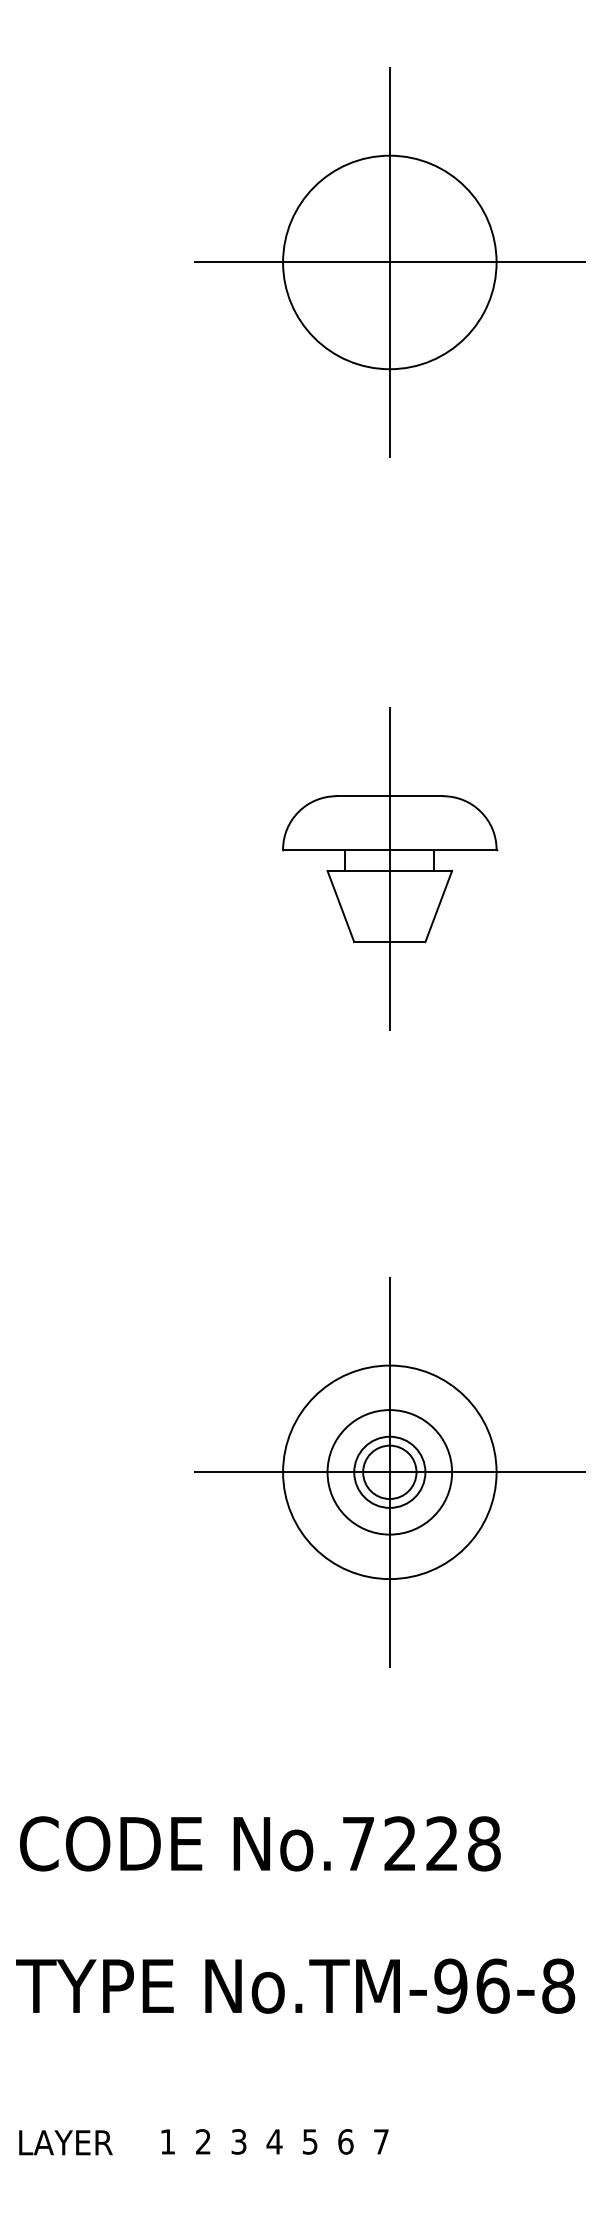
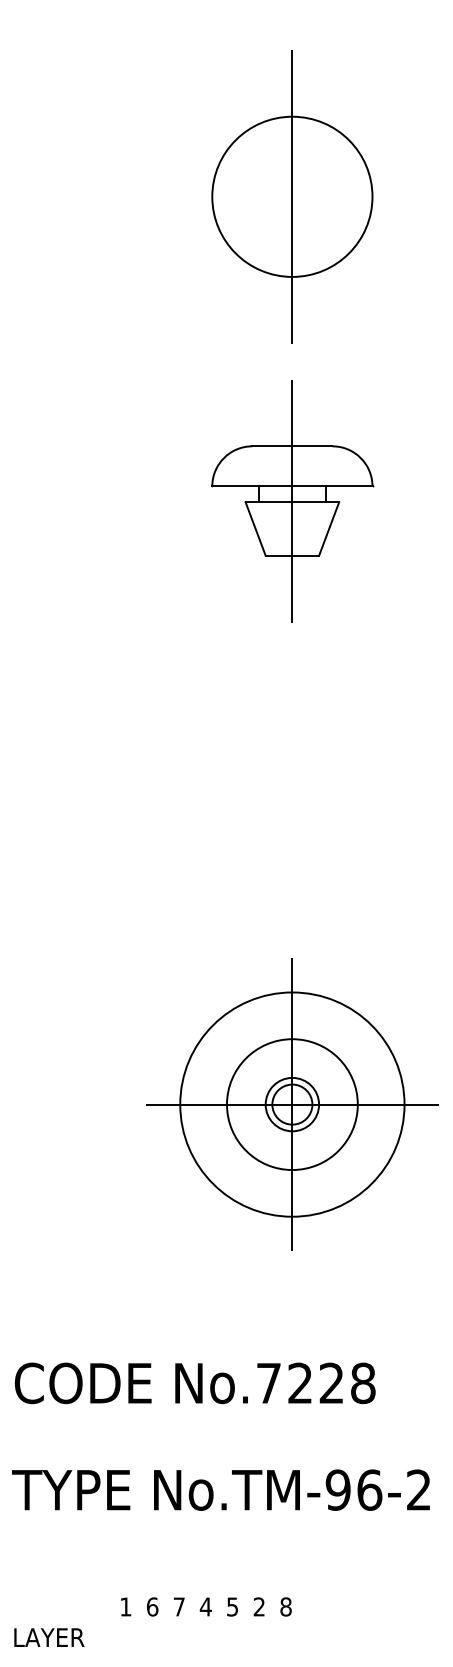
line: (389, 262) -> (292, 196), removed
part: (389, 869) -> (292, 501), moved
circle: (389, 1472) -> (292, 1104), size x1.4
circle: (389, 1472) -> (292, 1104), size x1.4
text: (557, 1985) -> (418, 1489), No.TM-96-8 -> No.TM-96-2
text: (203, 2141) -> (152, 1606), 2 -> 6
text: (238, 2141) -> (178, 1606), 3 -> 7
text: (345, 2141) -> (259, 1606), 6 -> 2
text: (380, 2141) -> (285, 1606), 7 -> 8
text: (66, 2142) -> (49, 1637), moved

